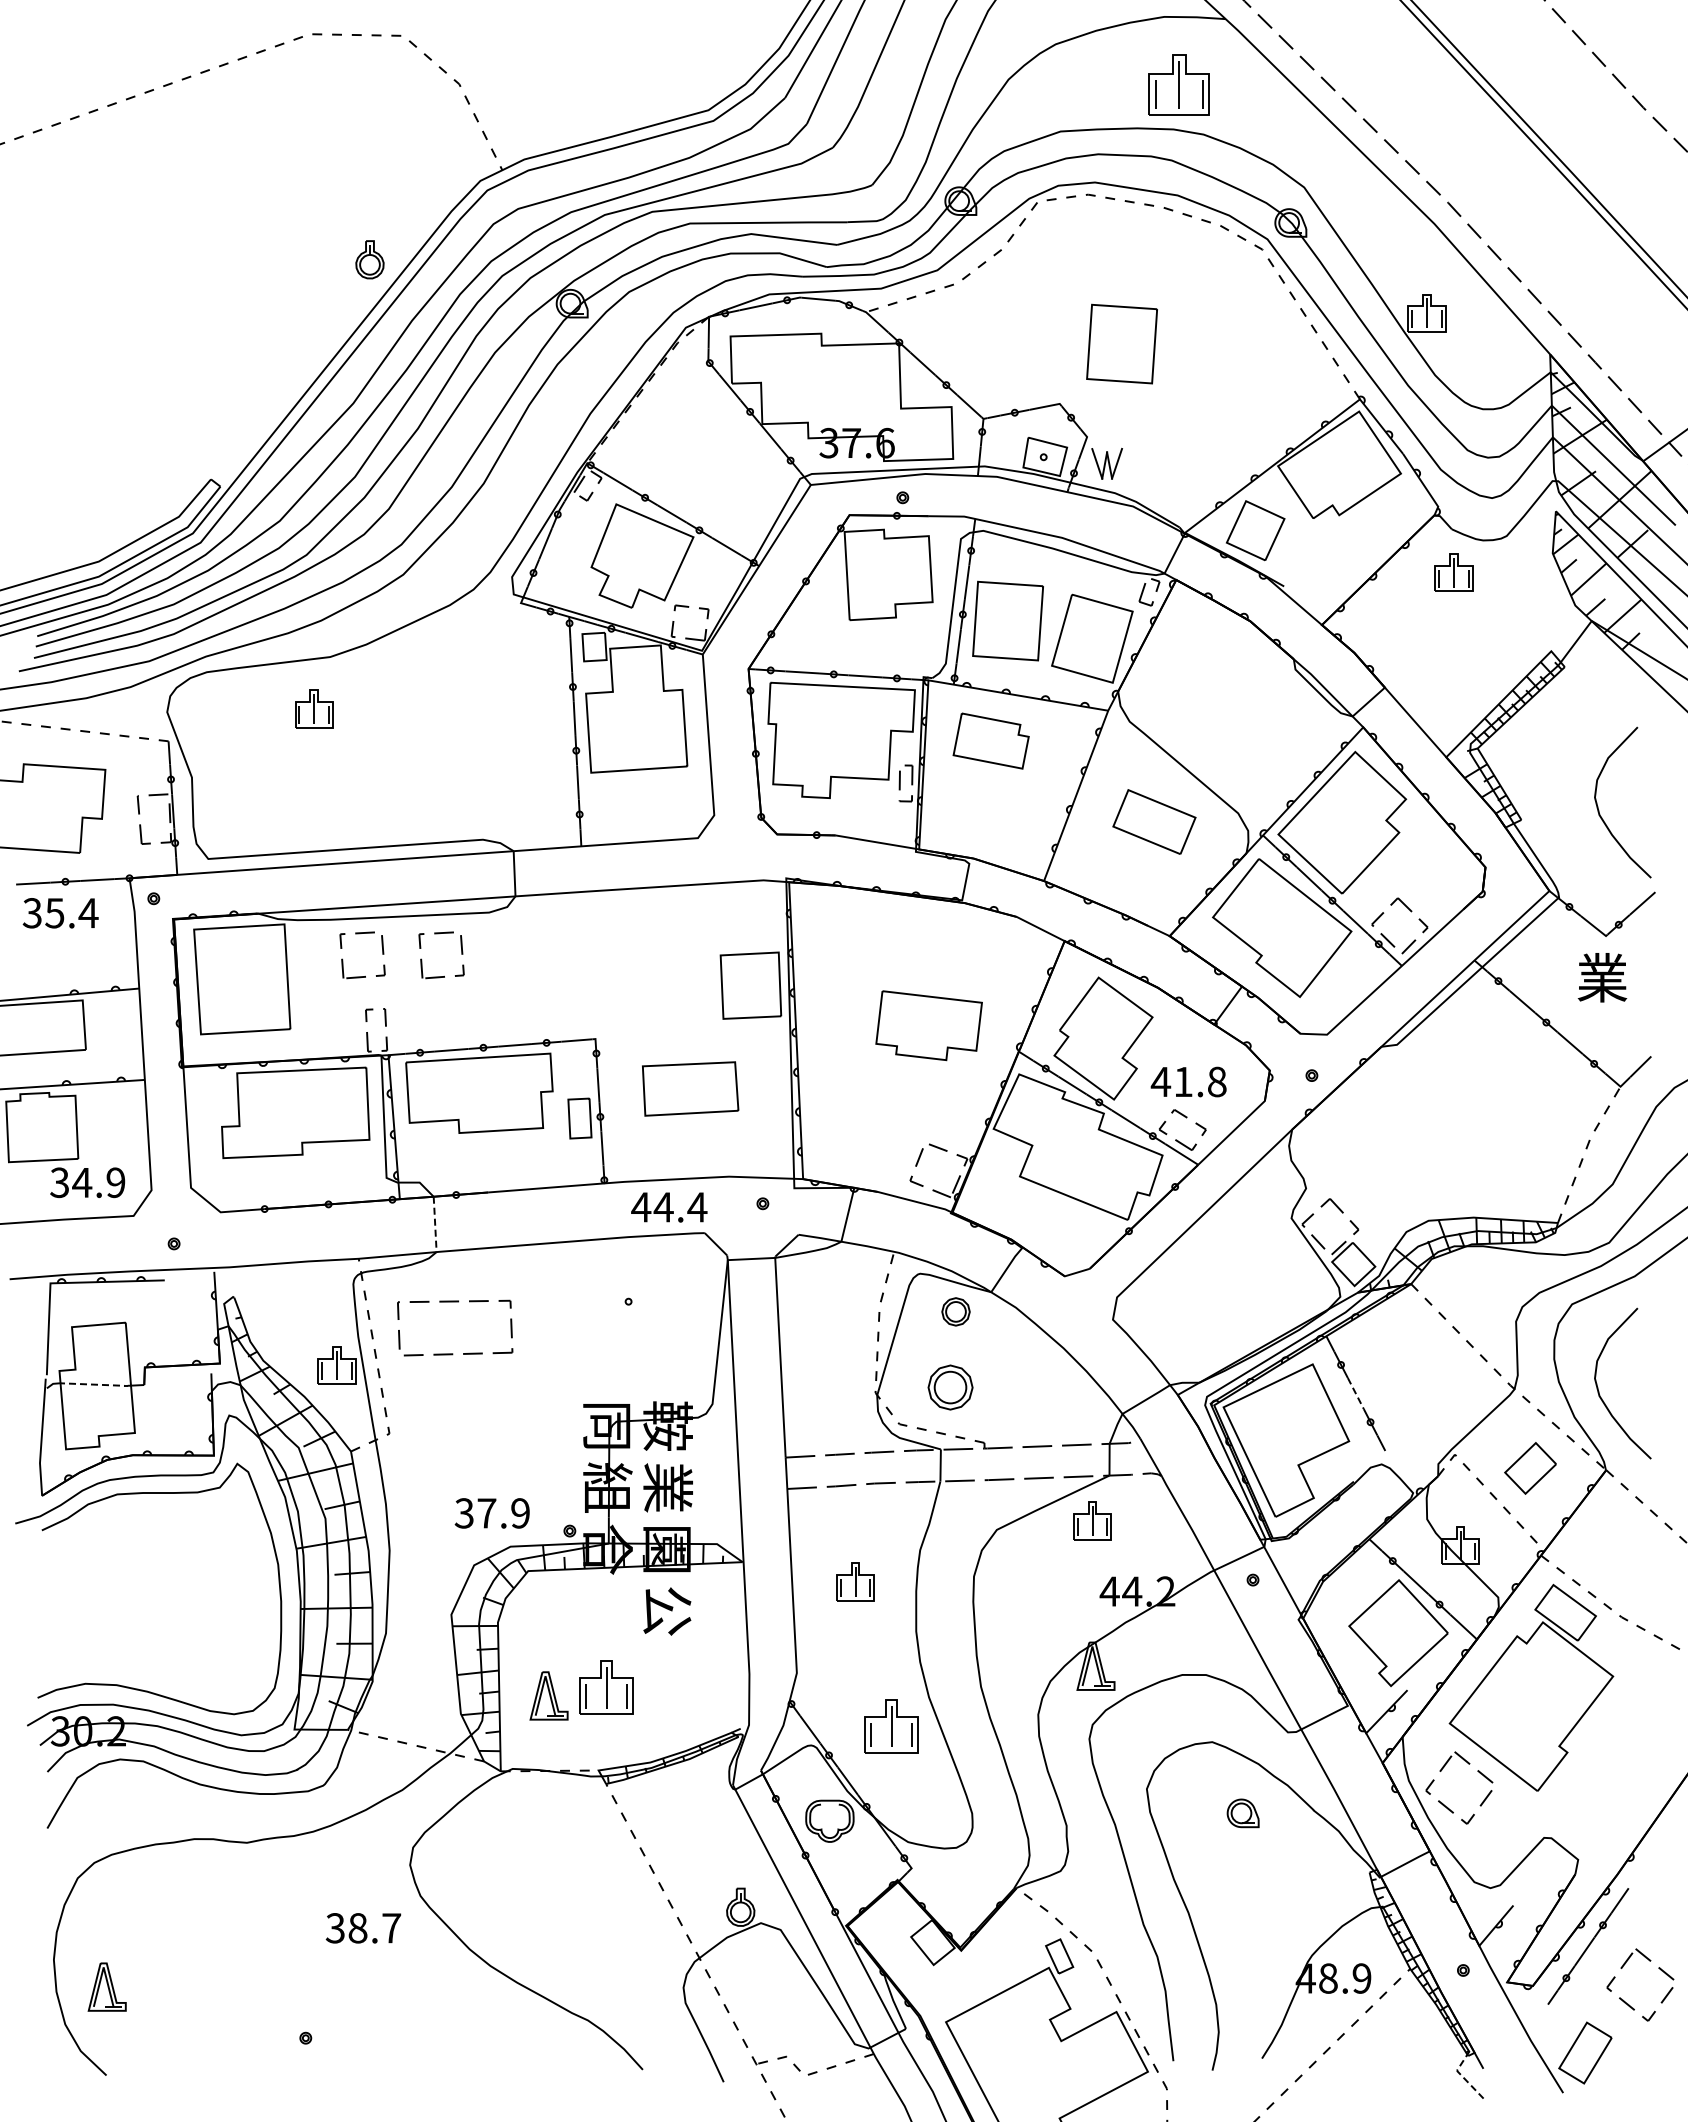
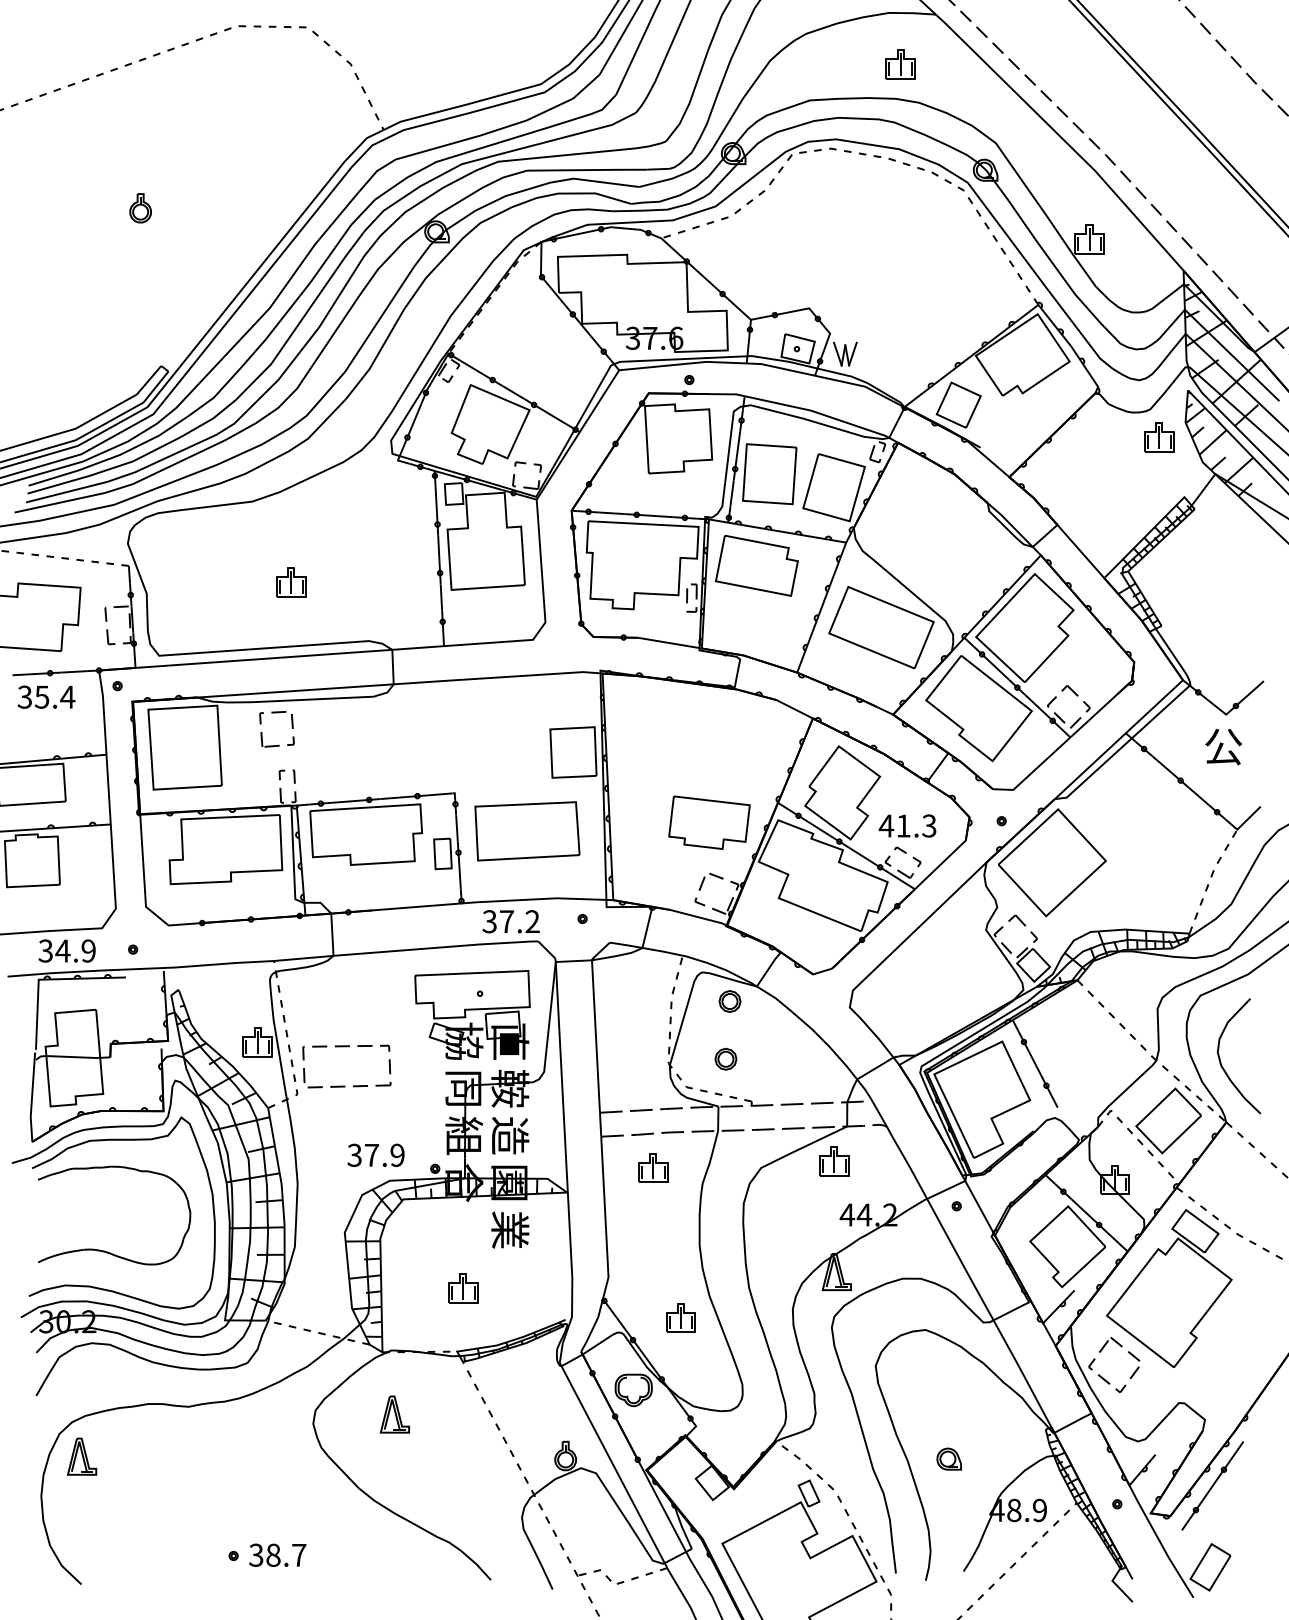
part: (1179, 84) -> (900, 64), size x0.62
part: (369, 259) -> (140, 208), moved
part: (1121, 343) -> (856, 262), removed
part: (1453, 572) -> (1158, 437), moved
part: (314, 708) -> (291, 582), moved
part: (990, 740) -> (756, 565), size x1.43
curve: (1598, 806) -> (1220, 615), removed
part: (1154, 821) -> (881, 627), size x1.67
part: (422, 960) -> (322, 733), removed
text: (1602, 977) -> (1223, 746), 業 -> 公
part: (928, 1025) -> (709, 822), moved
text: (1216, 1081) -> (928, 825), 41.8 -> 41.3
part: (690, 1088) -> (527, 830), size x1.43
part: (1378, 1130) -> (1052, 863), added
text: (87, 1182) -> (66, 950), moved
text: (669, 1207) -> (511, 921), 44.4 -> 37.2
line: (435, 1224) -> (332, 934), dashed -> solid
part: (455, 1302) -> (347, 1047), moved
part: (618, 1329) -> (472, 1014), added
line: (96, 1384) -> (73, 1056), dashed -> solid
part: (950, 1387) -> (725, 1059), size x0.62
line: (1356, 1394) -> (1035, 1064), dashed -> solid
part: (1530, 1468) -> (1168, 1121), size x1.67
text: (667, 1487) -> (509, 1135), 業 -> 造
part: (855, 1581) -> (653, 1167), moved
text: (667, 1610) -> (509, 1229), 公 -> 業
part: (137, 1638) -> (105, 1250), added
part: (606, 1687) -> (463, 1288), size x0.71
part: (548, 1695) -> (394, 1414), moved
part: (891, 1726) -> (680, 1318), size x0.71
part: (1242, 1813) -> (948, 1459), moved
text: (363, 1928) -> (277, 1555), moved
part: (106, 1986) -> (81, 1456), moved
part: (1628, 2003) -> (1243, 1529), removed
line: (1463, 2077) -> (1117, 1585), dashed -> solid

